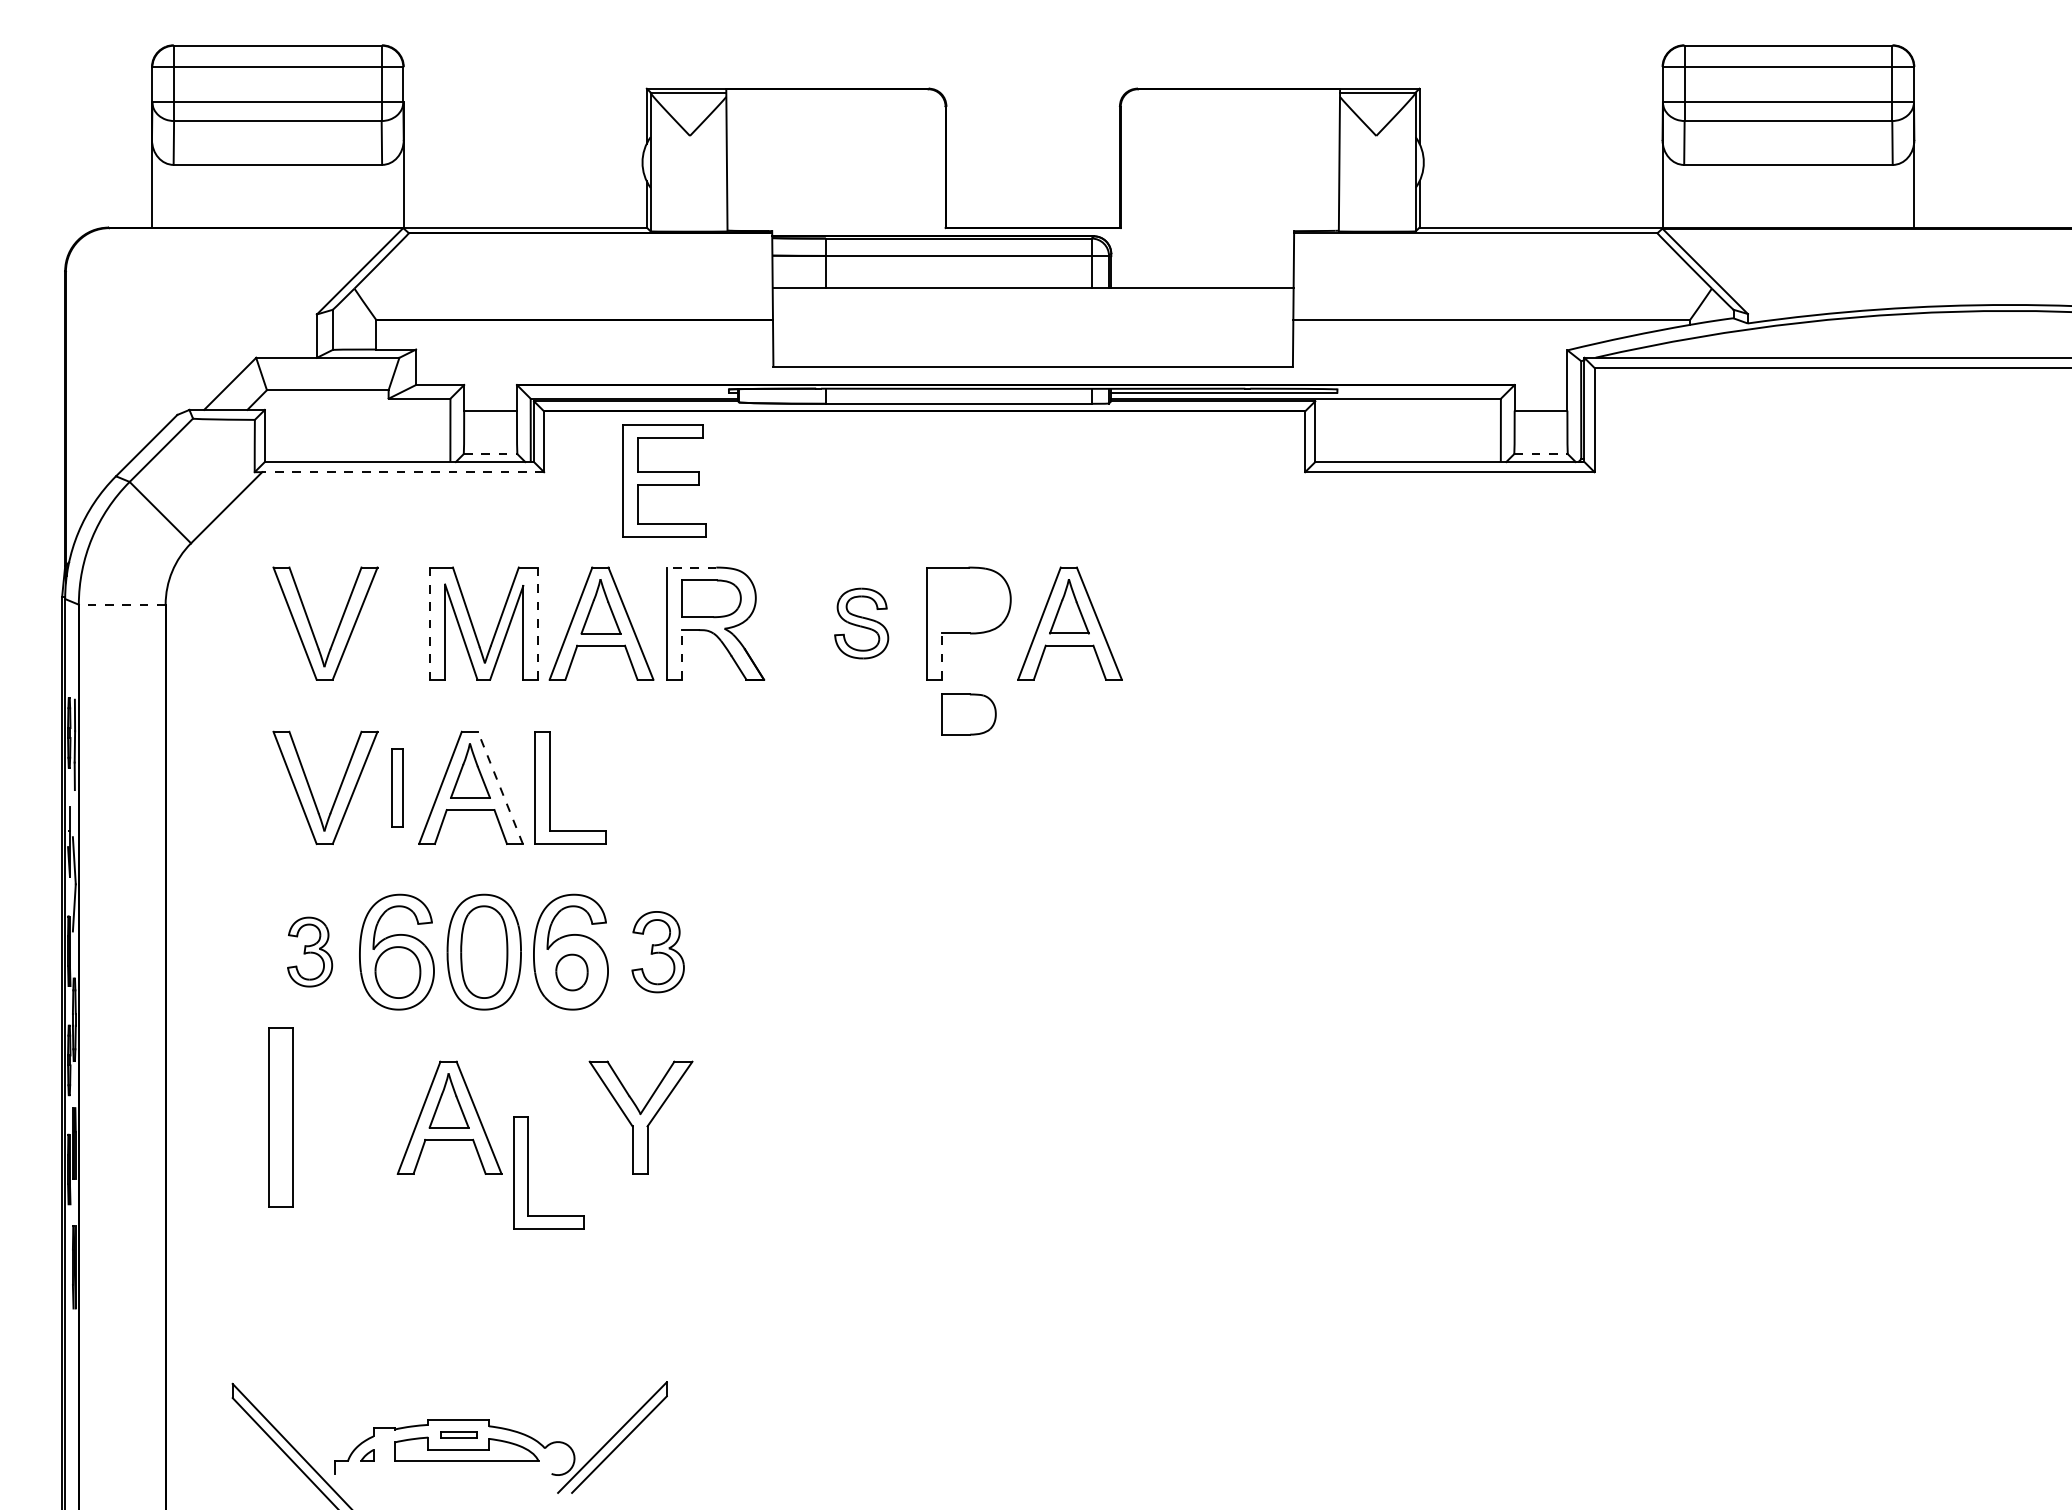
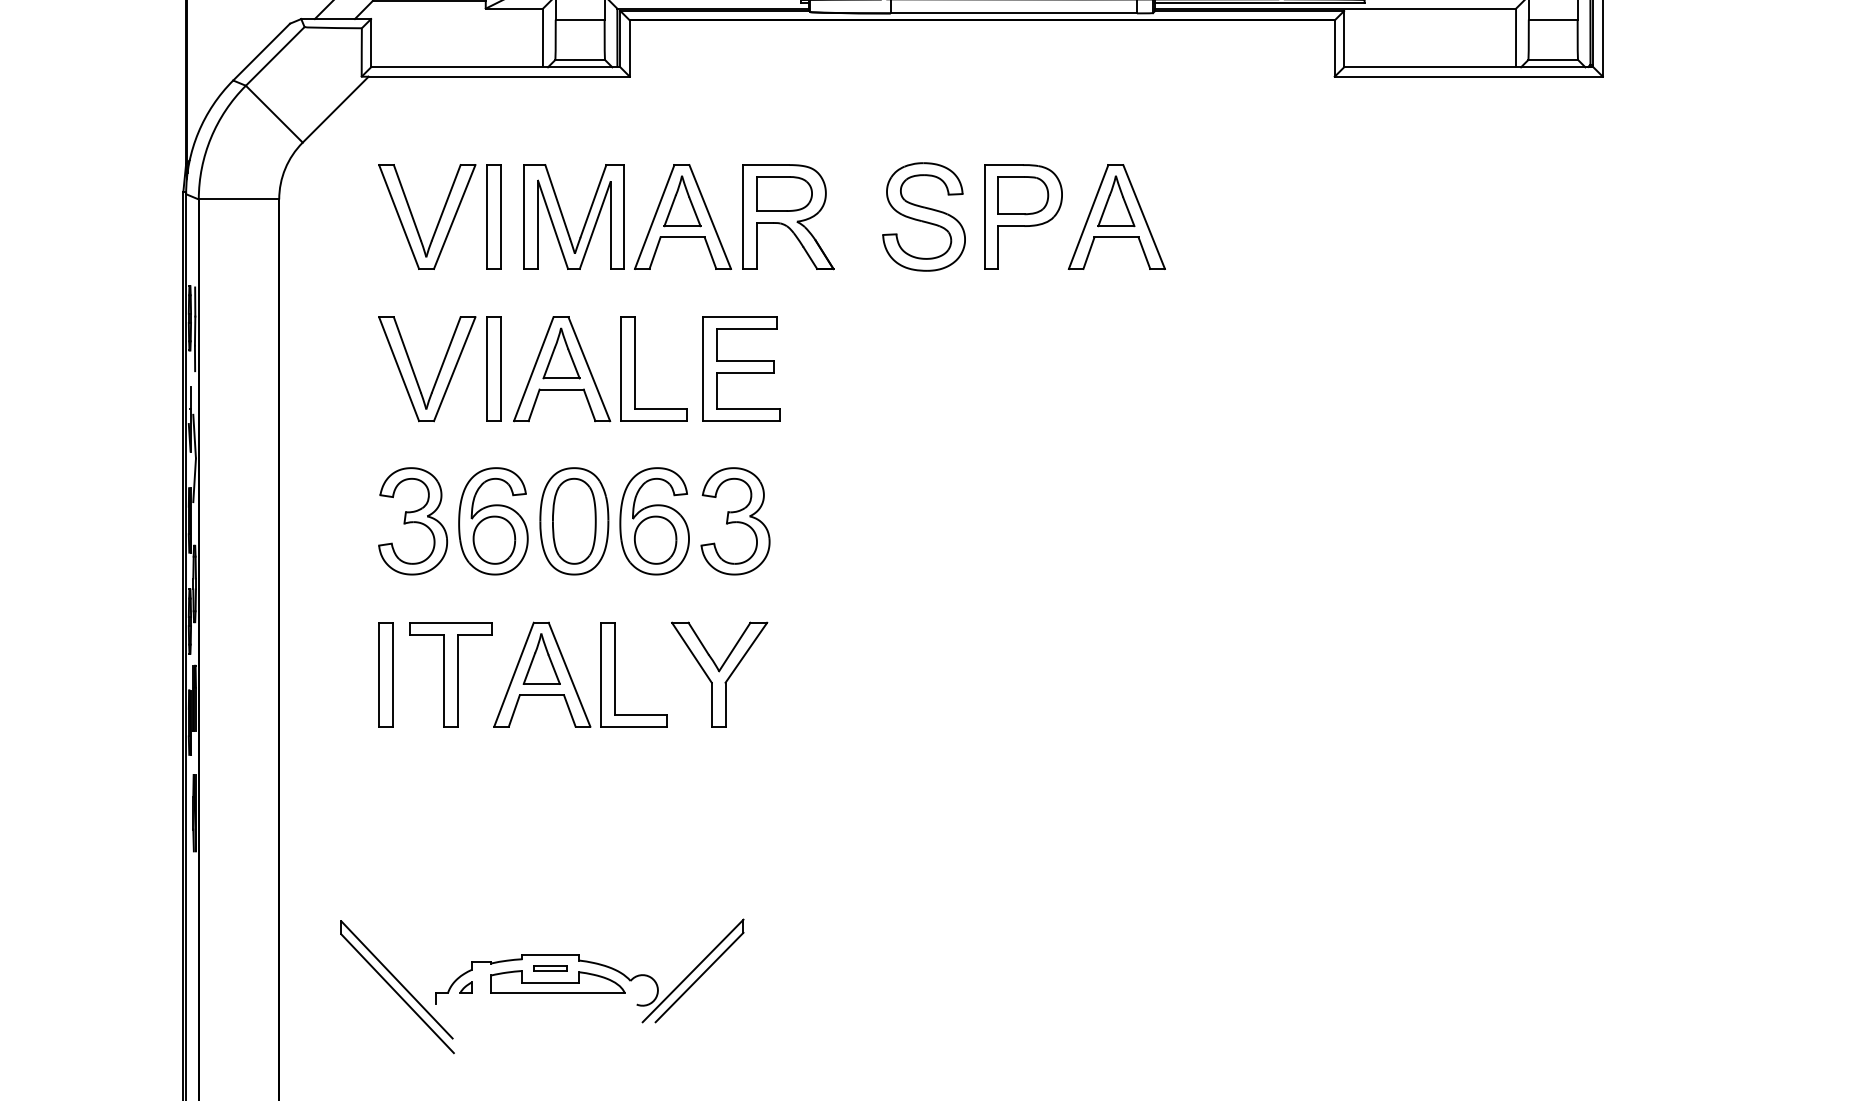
line: (490, 454) -> (580, 60), dashed -> solid
line: (1541, 454) -> (1553, 60), dashed -> solid
line: (403, 472) -> (499, 77), dashed -> solid
part: (664, 480) -> (741, 368), moved
line: (691, 567) -> (766, 165), dashed -> solid
line: (121, 604) -> (238, 199), dashed -> solid
part: (397, 623) -> (493, 216), added
line: (538, 623) -> (624, 216), dashed -> solid
part: (861, 623) -> (923, 216), size x1.67
line: (430, 624) -> (524, 217), dashed -> solid
line: (681, 654) -> (757, 245), dashed -> solid
line: (942, 656) -> (998, 247), dashed -> solid
part: (968, 714) -> (1022, 195), moved
part: (397, 787) -> (493, 368), size x1.43
line: (500, 787) -> (589, 368), dashed -> solid
part: (309, 951) -> (412, 520), size x1.67
part: (657, 951) -> (734, 520), size x1.43
part: (571, 972) -> (655, 540), size x1.43
part: (281, 1117) -> (386, 674), size x0.62
part: (350, 1117) -> (450, 674), added
part: (528, 1172) -> (615, 674), moved

